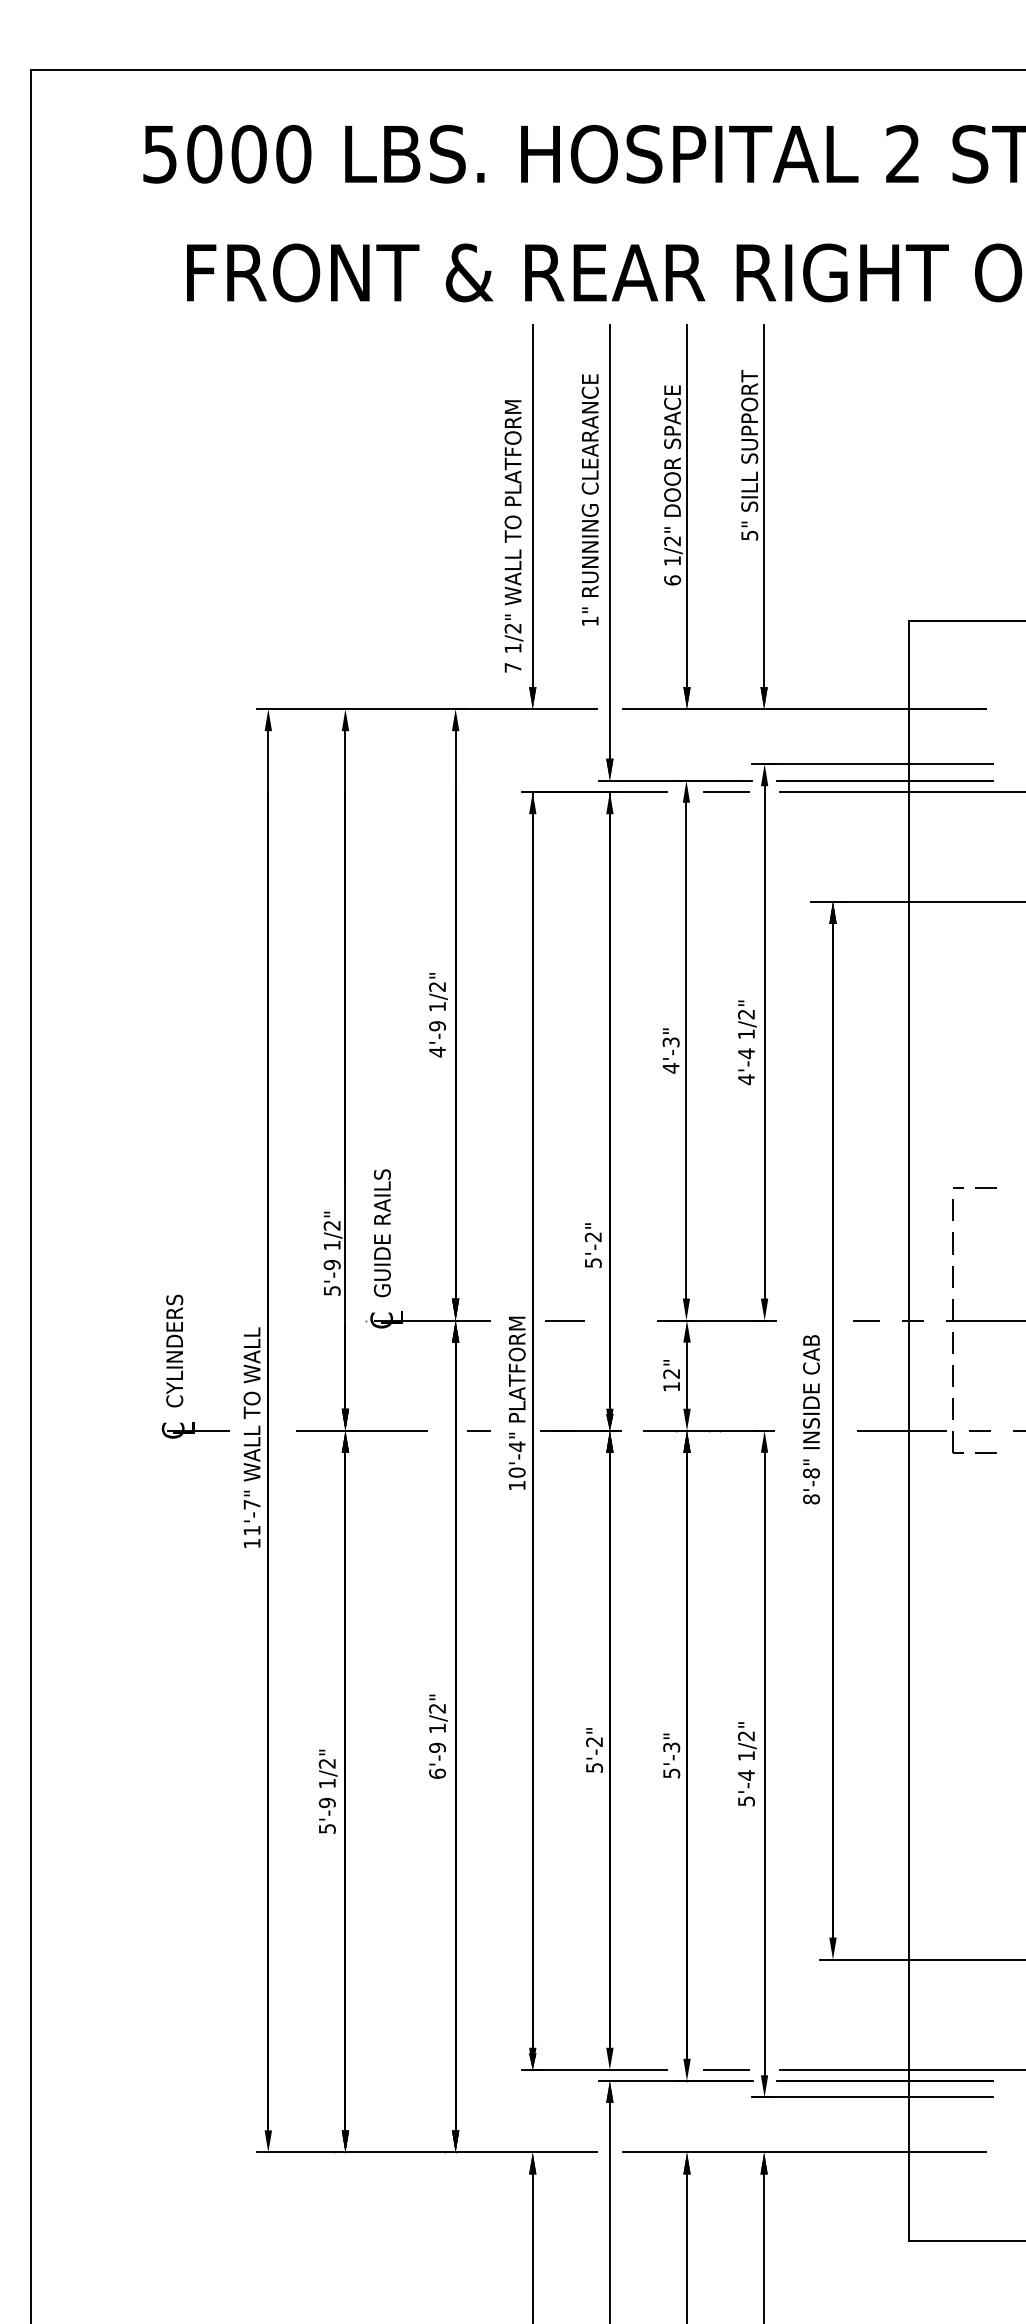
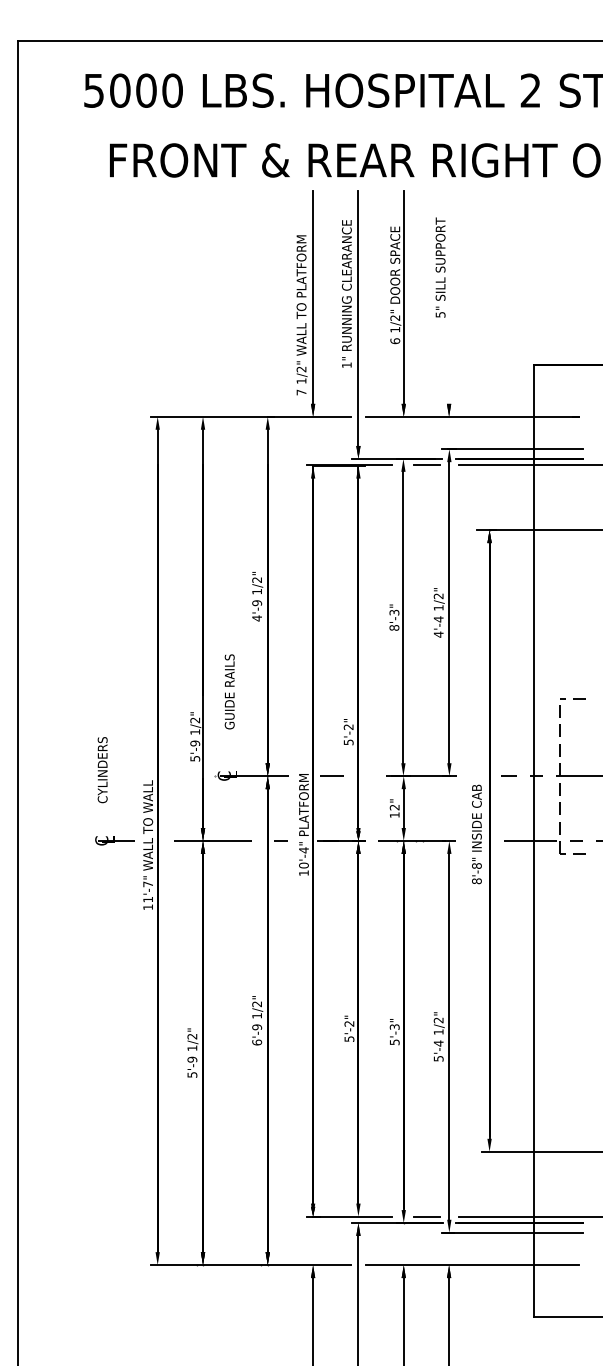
line: (764, 506) -> (449, 297), removed
text: (671, 1067) -> (394, 627), 4'-3" -> 8'-3"
text: (381, 1232) -> (229, 691), moved
text: (174, 1351) -> (102, 770), moved

